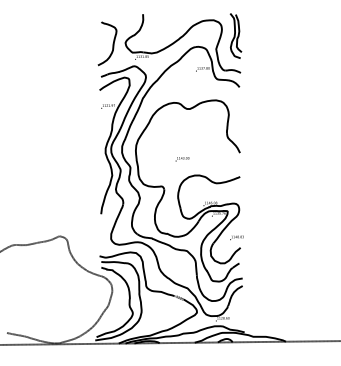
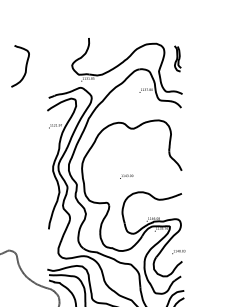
part: (235, 35) -> (177, 58), size x0.6
curve: (112, 43) -> (25, 65), moved

